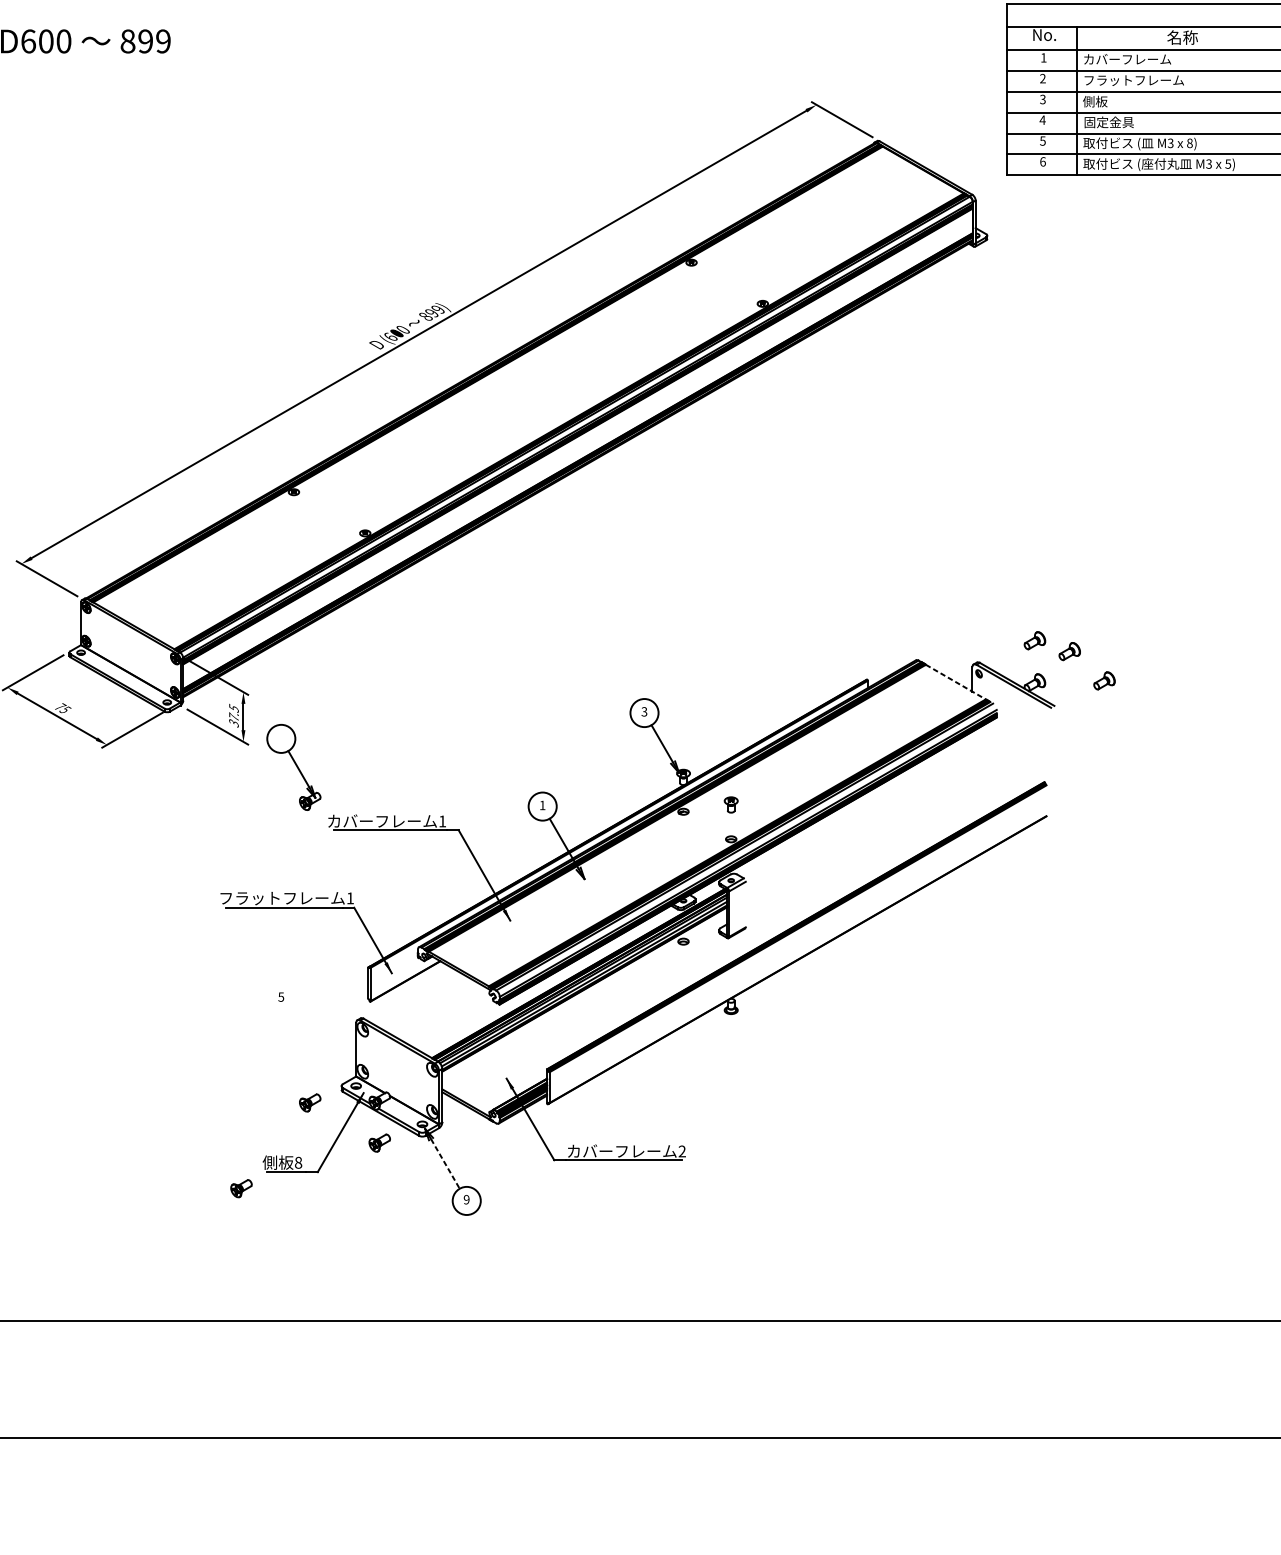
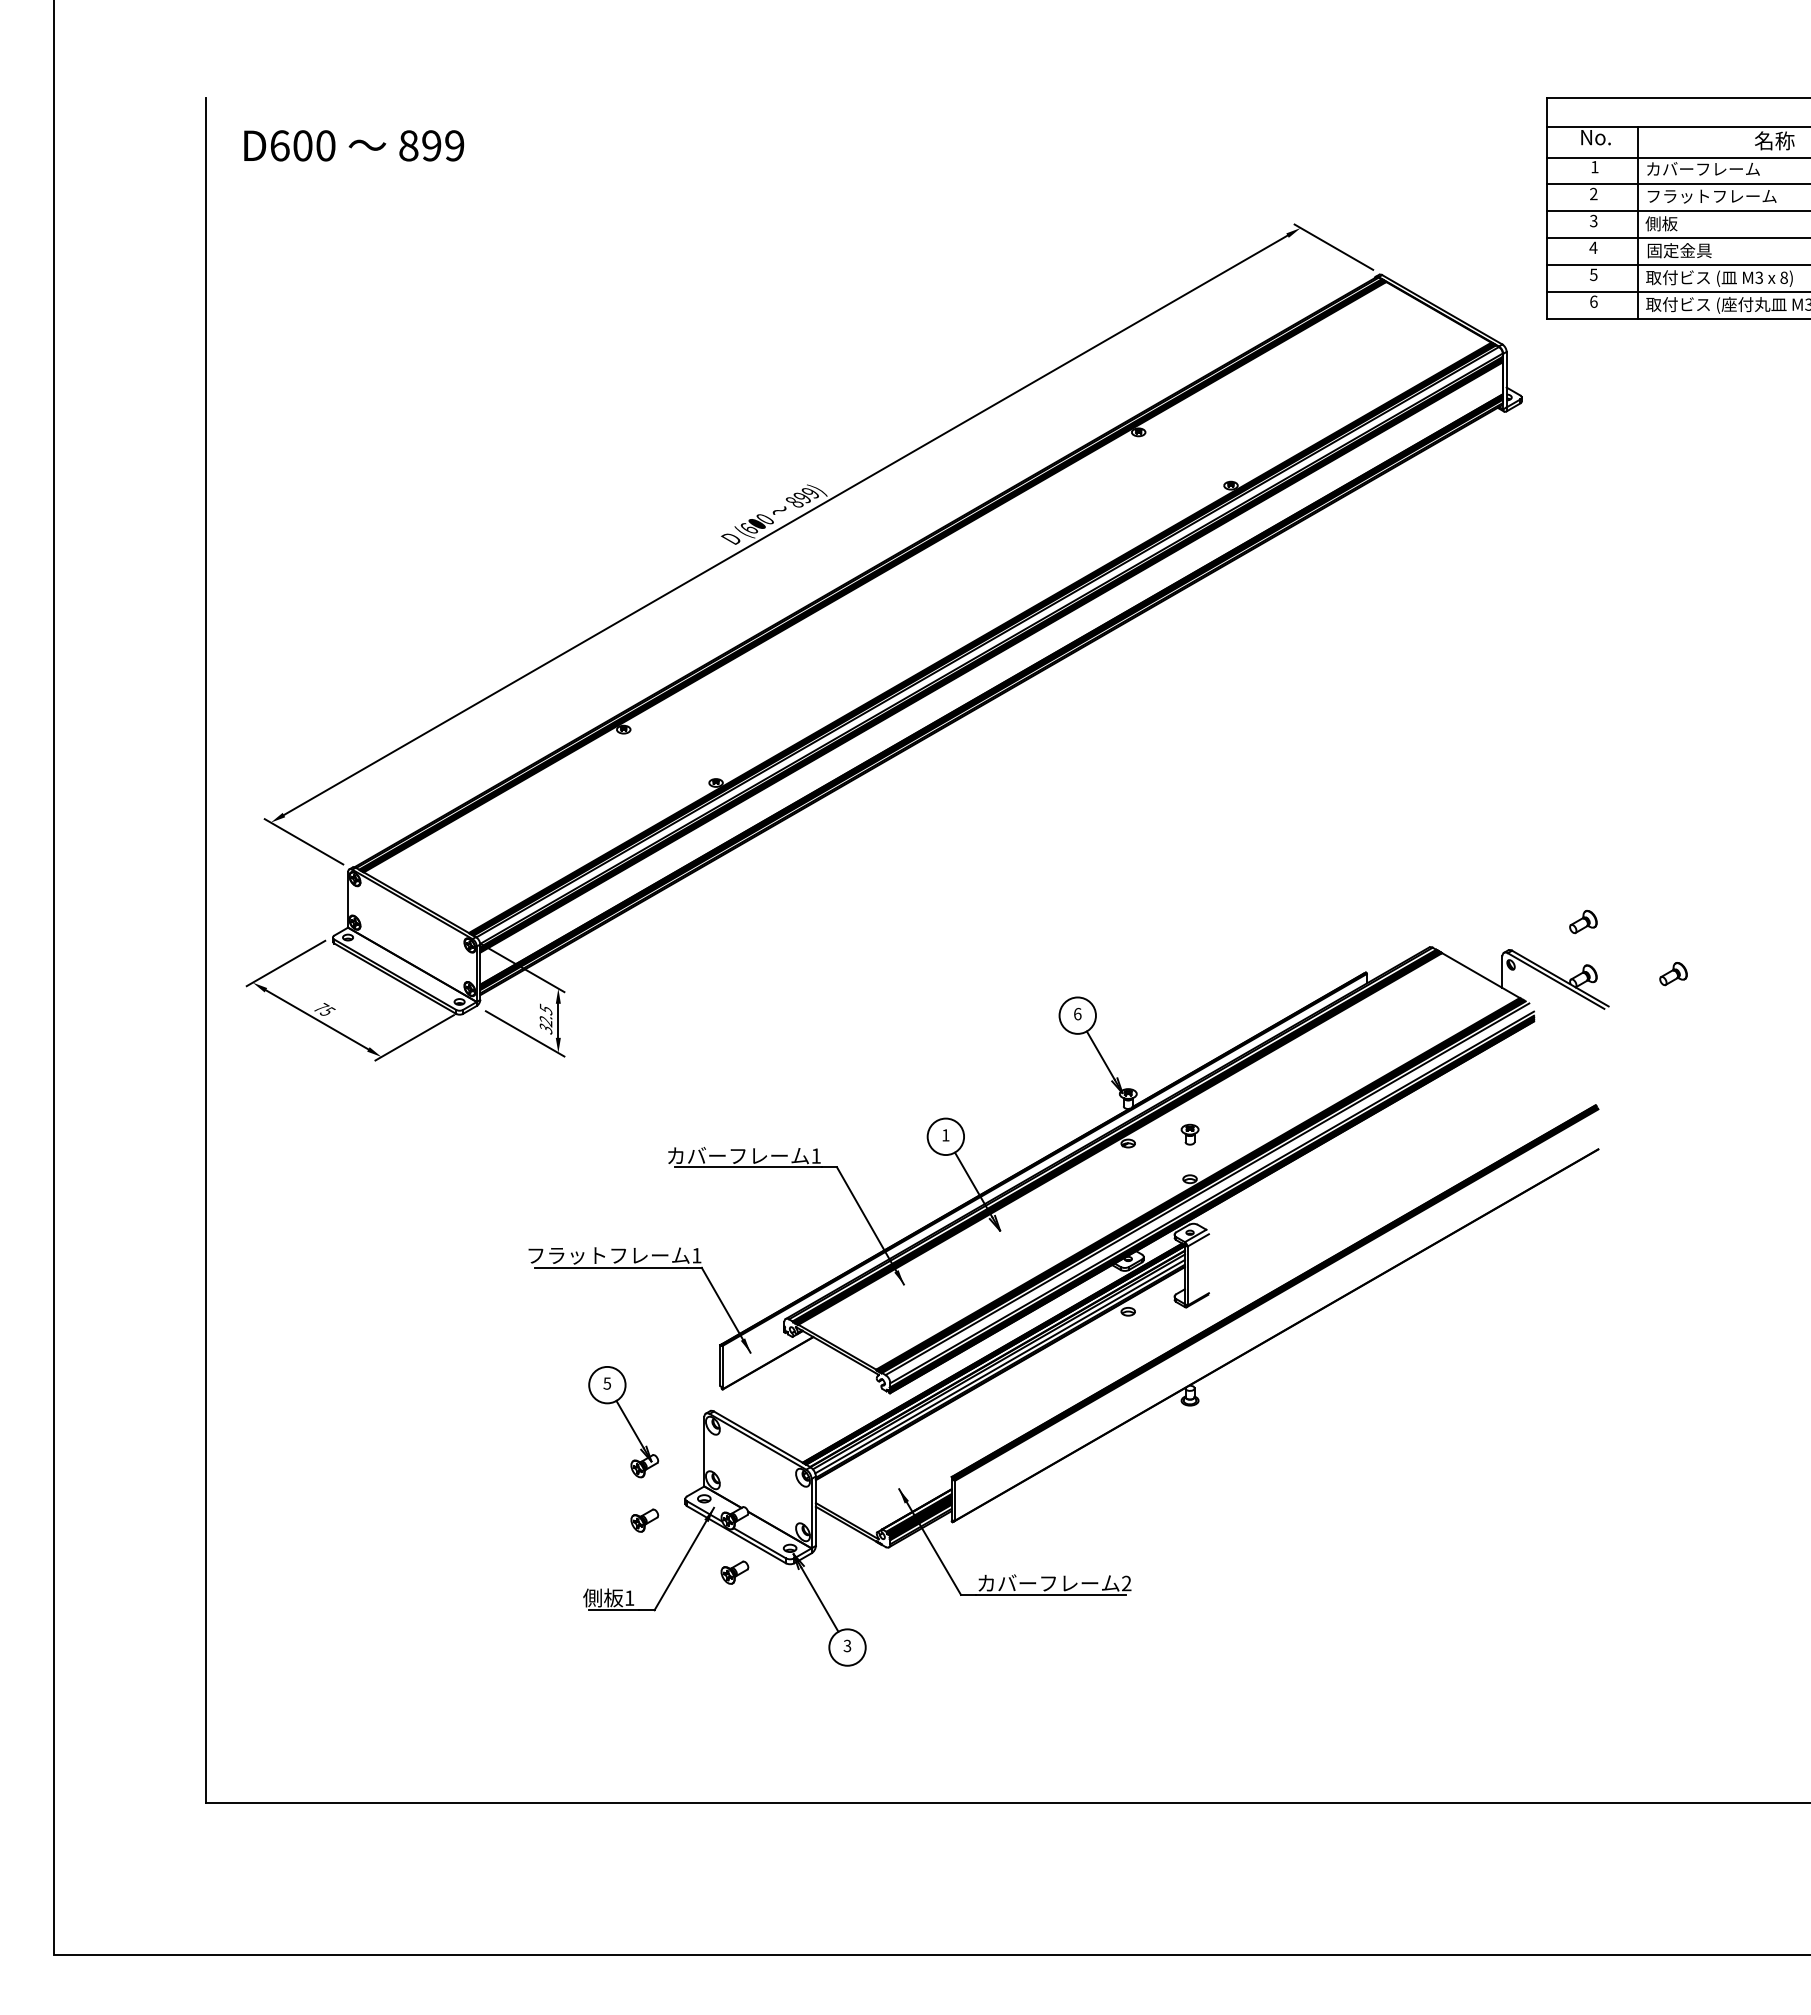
part: (1069, 651) -> (1628, 936), removed
line: (956, 682) -> (1481, 975), dashed -> solid
text: (644, 712) -> (1077, 1014), 3 -> 6
text: (233, 716) -> (545, 1020), 37.5 -> 32.5
part: (293, 767) -> (623, 1422), moved
text: (298, 1162) -> (629, 1597), 8 -> 1
line: (445, 1164) -> (820, 1600), dashed -> solid
part: (241, 1188) -> (555, 1631), removed
text: (466, 1200) -> (847, 1646), 9 -> 3

